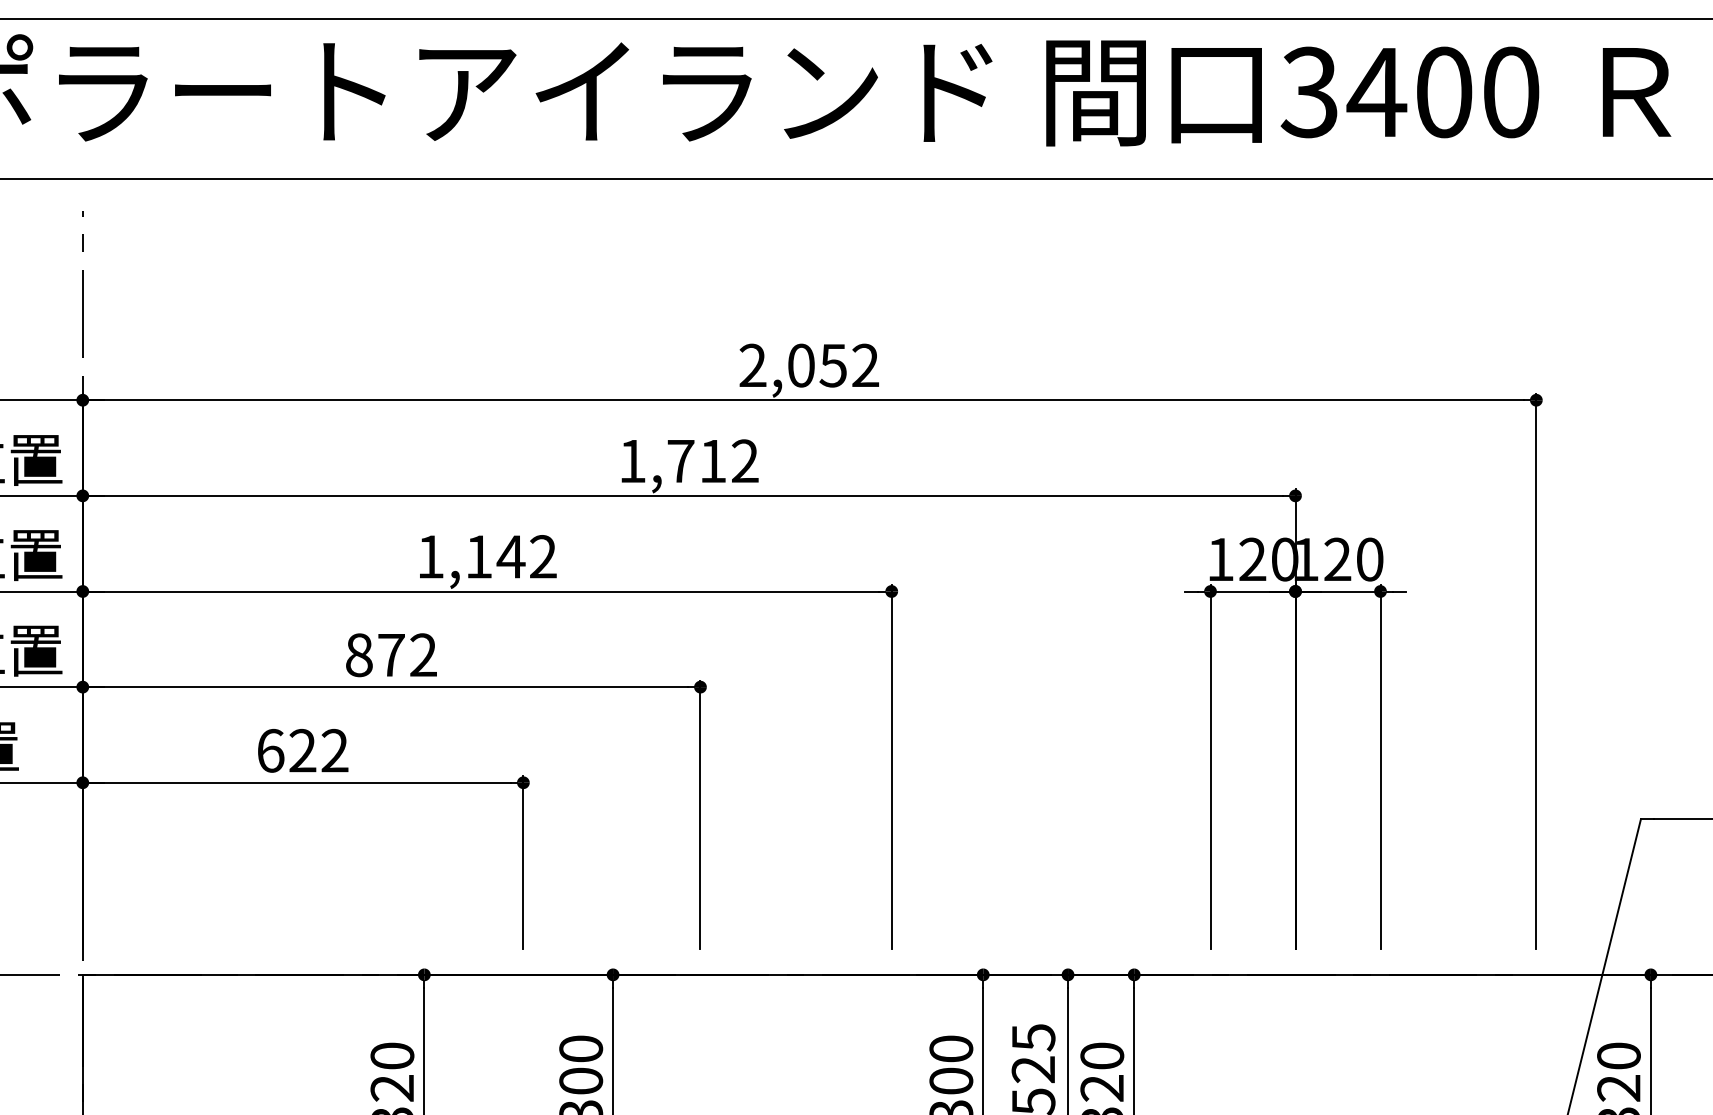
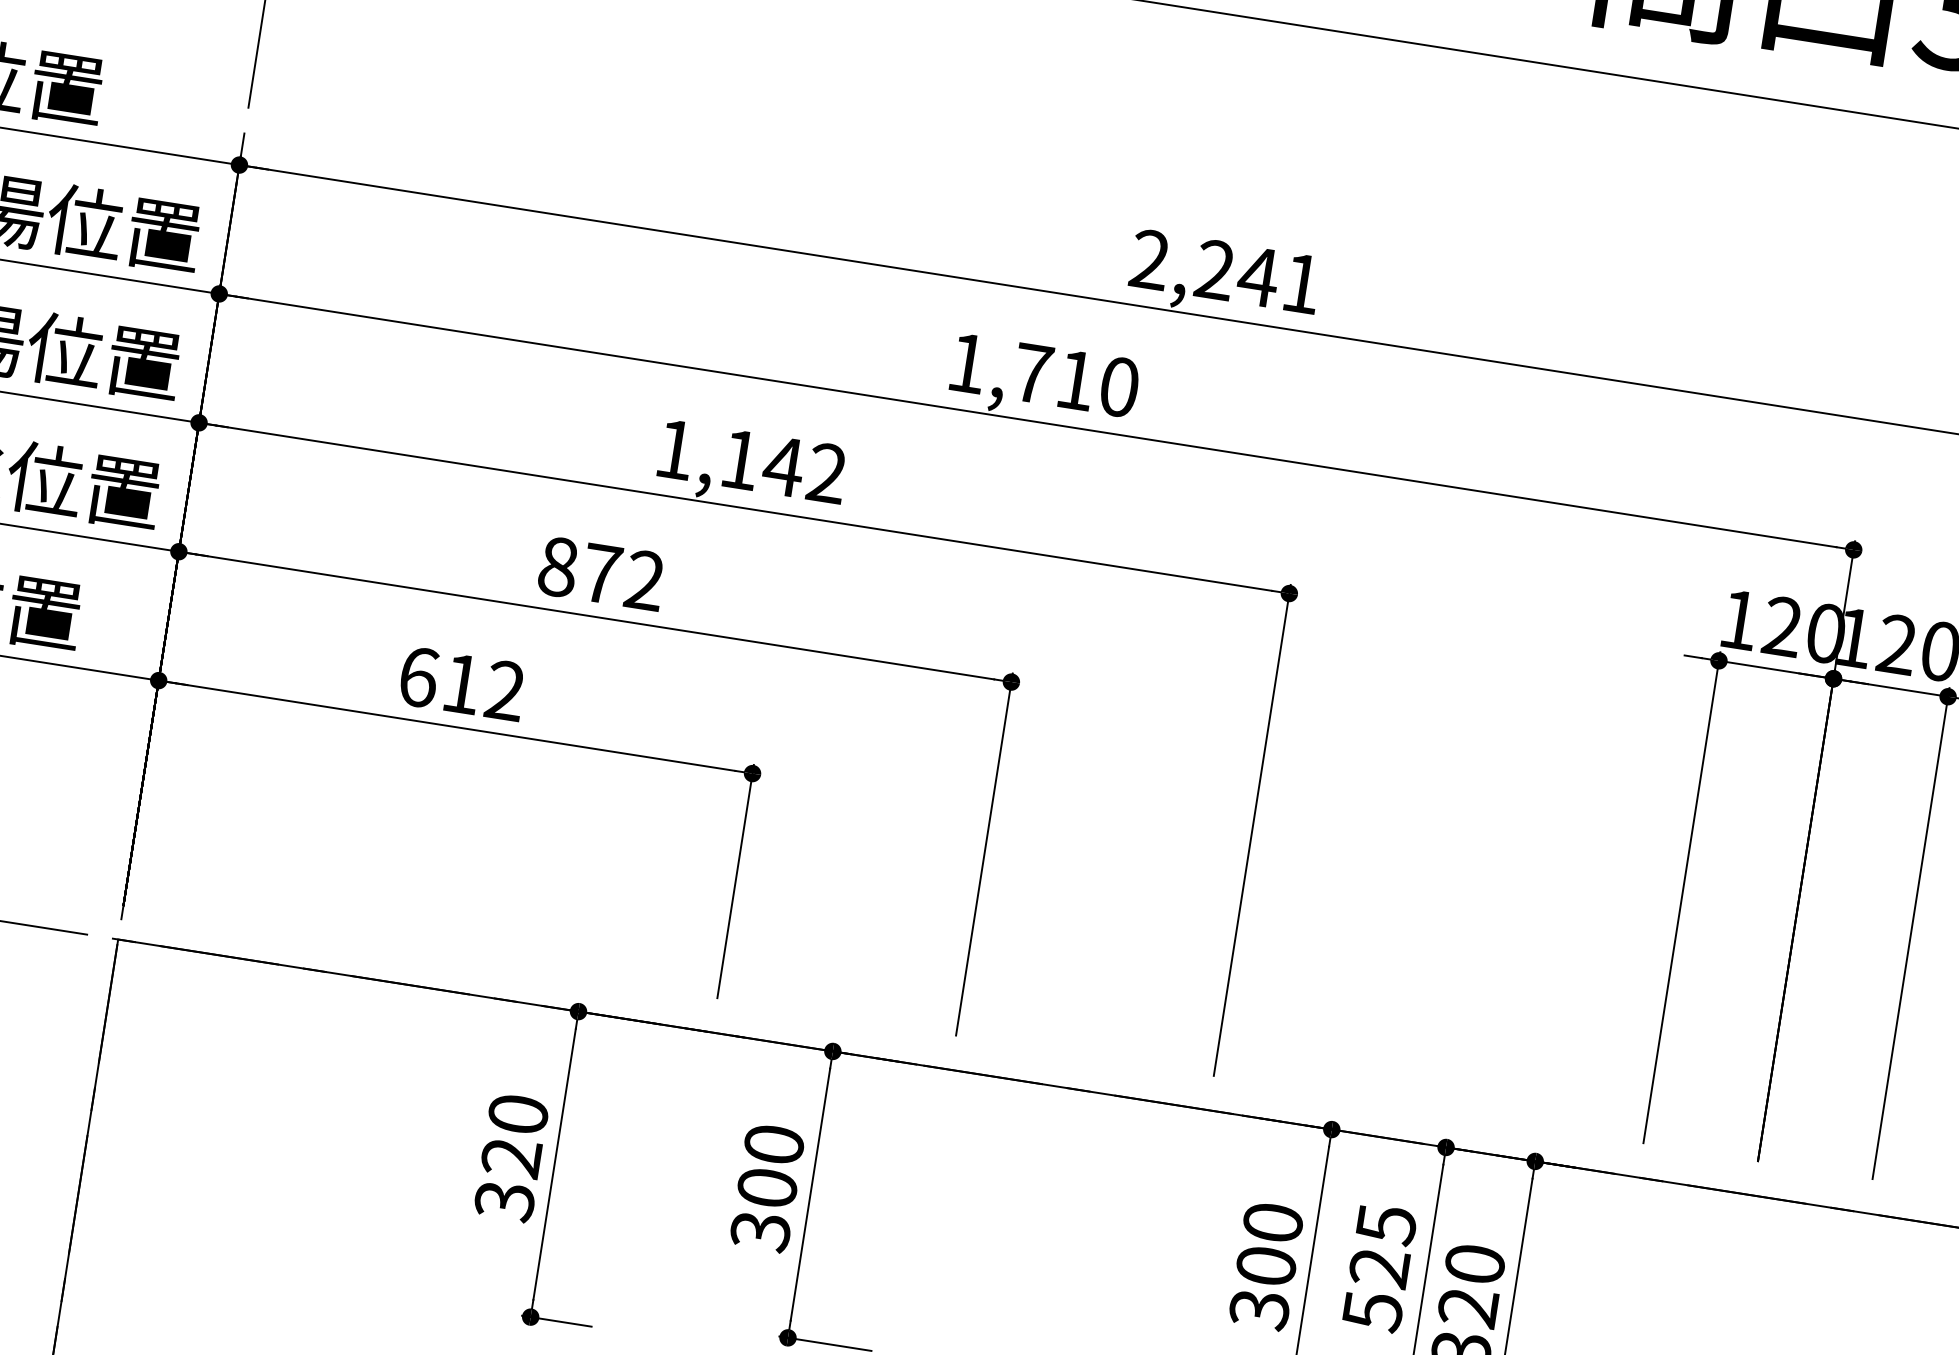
text: (833, 365) -> (1258, 276), 2,052 -> 2,241
text: (745, 461) -> (1119, 387), 1,712 -> 1,710
text: (302, 750) -> (461, 683), 622 -> 612

